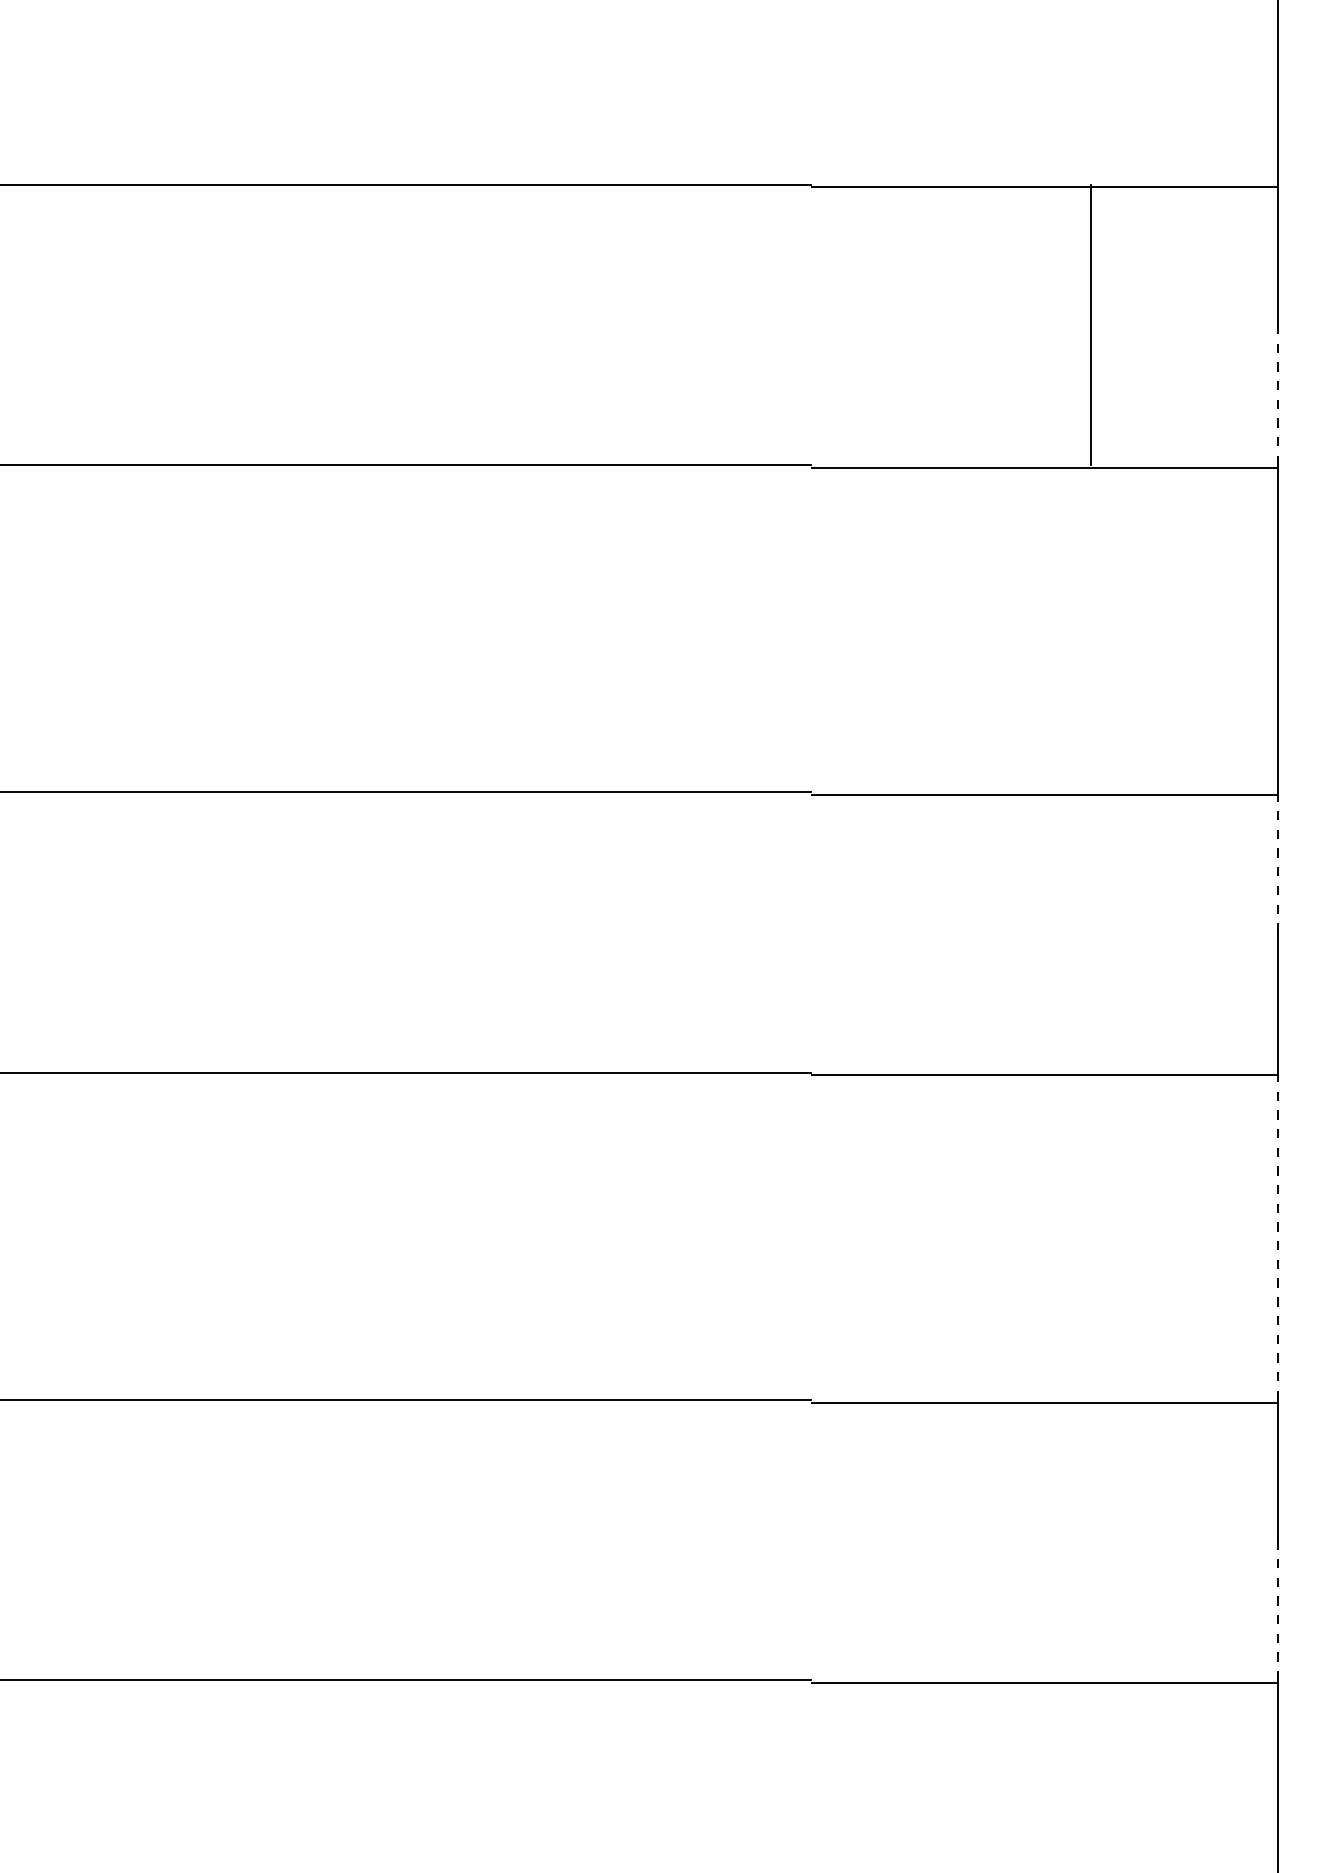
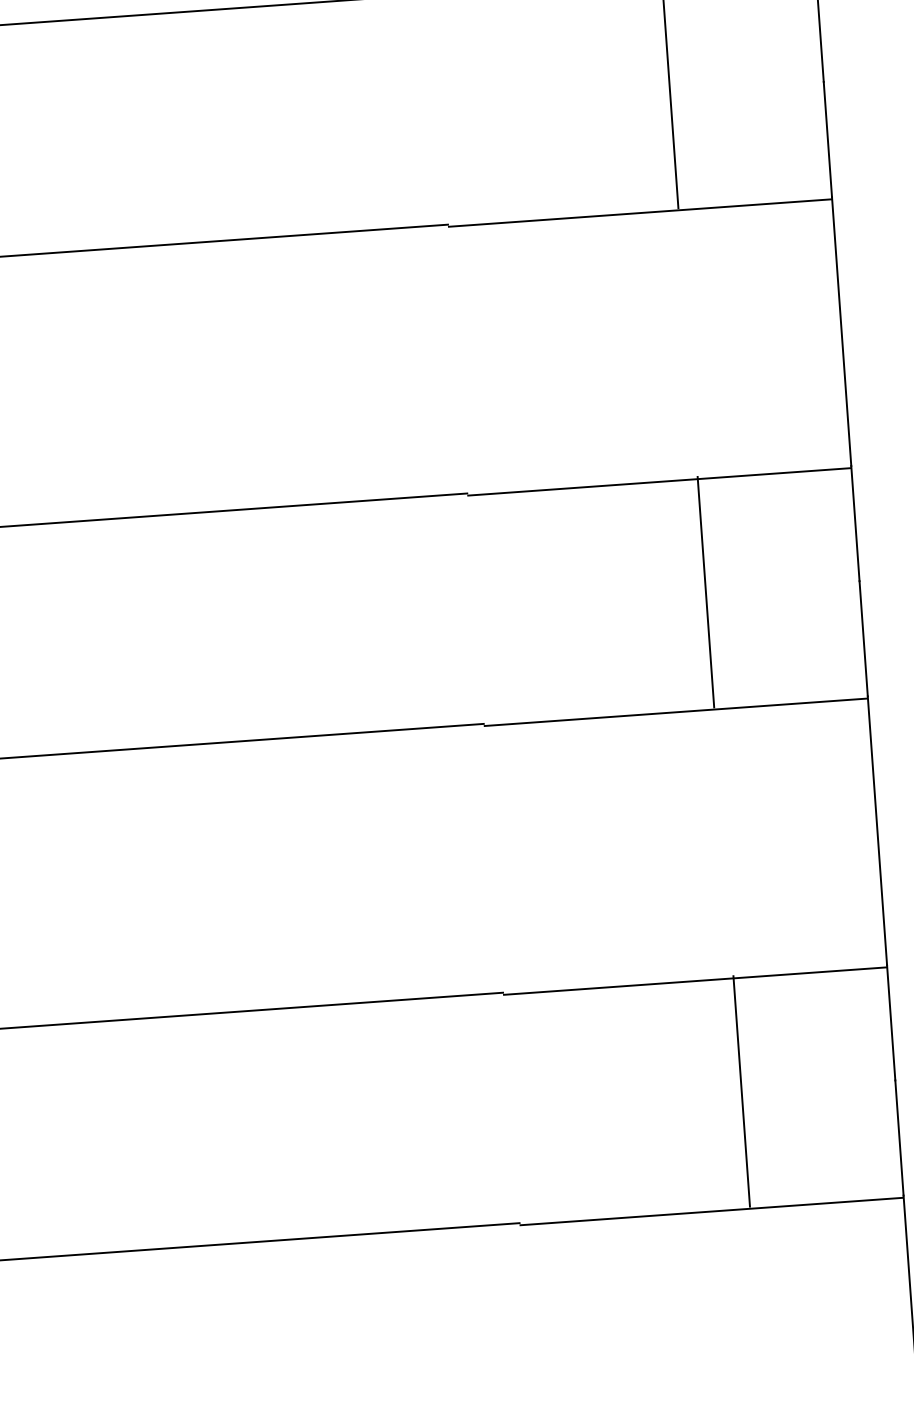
line: (1278, 394) -> (827, 139), dashed -> solid
line: (1278, 861) -> (855, 522), dashed -> solid
line: (1091, 932) -> (706, 592), added
line: (1278, 1236) -> (877, 830), dashed -> solid
line: (1091, 1540) -> (741, 1091), added
line: (1278, 1609) -> (899, 1137), dashed -> solid

